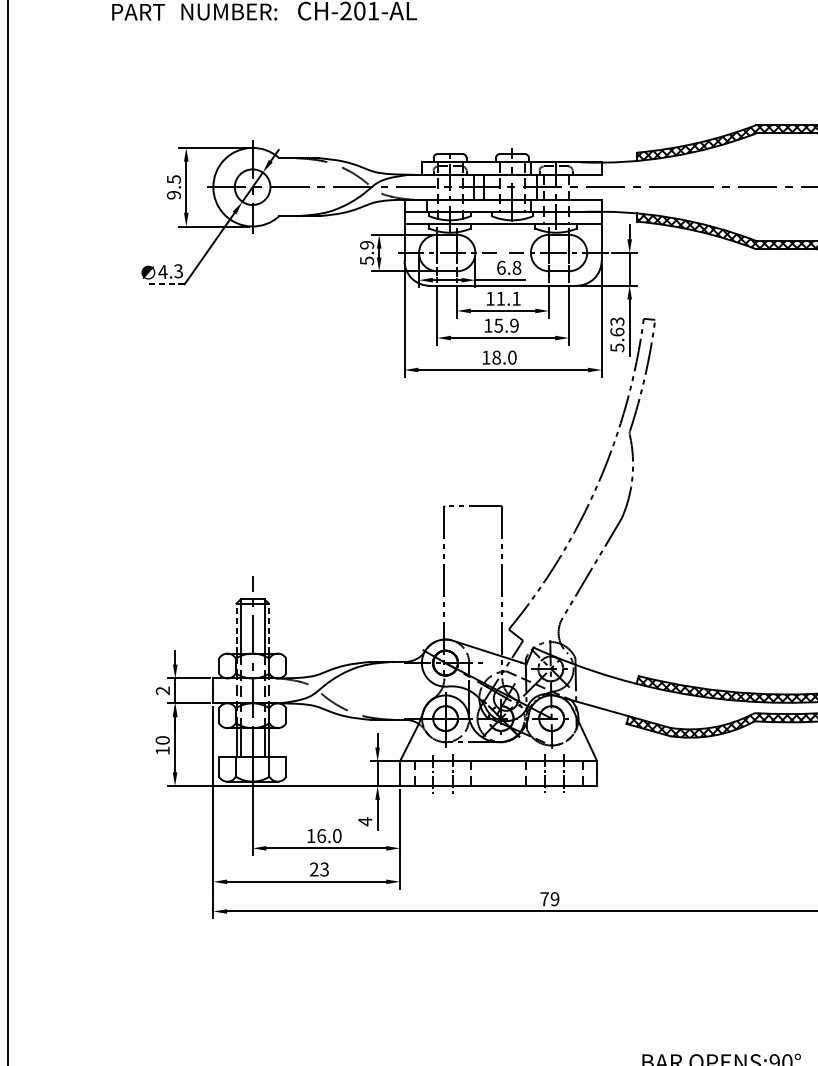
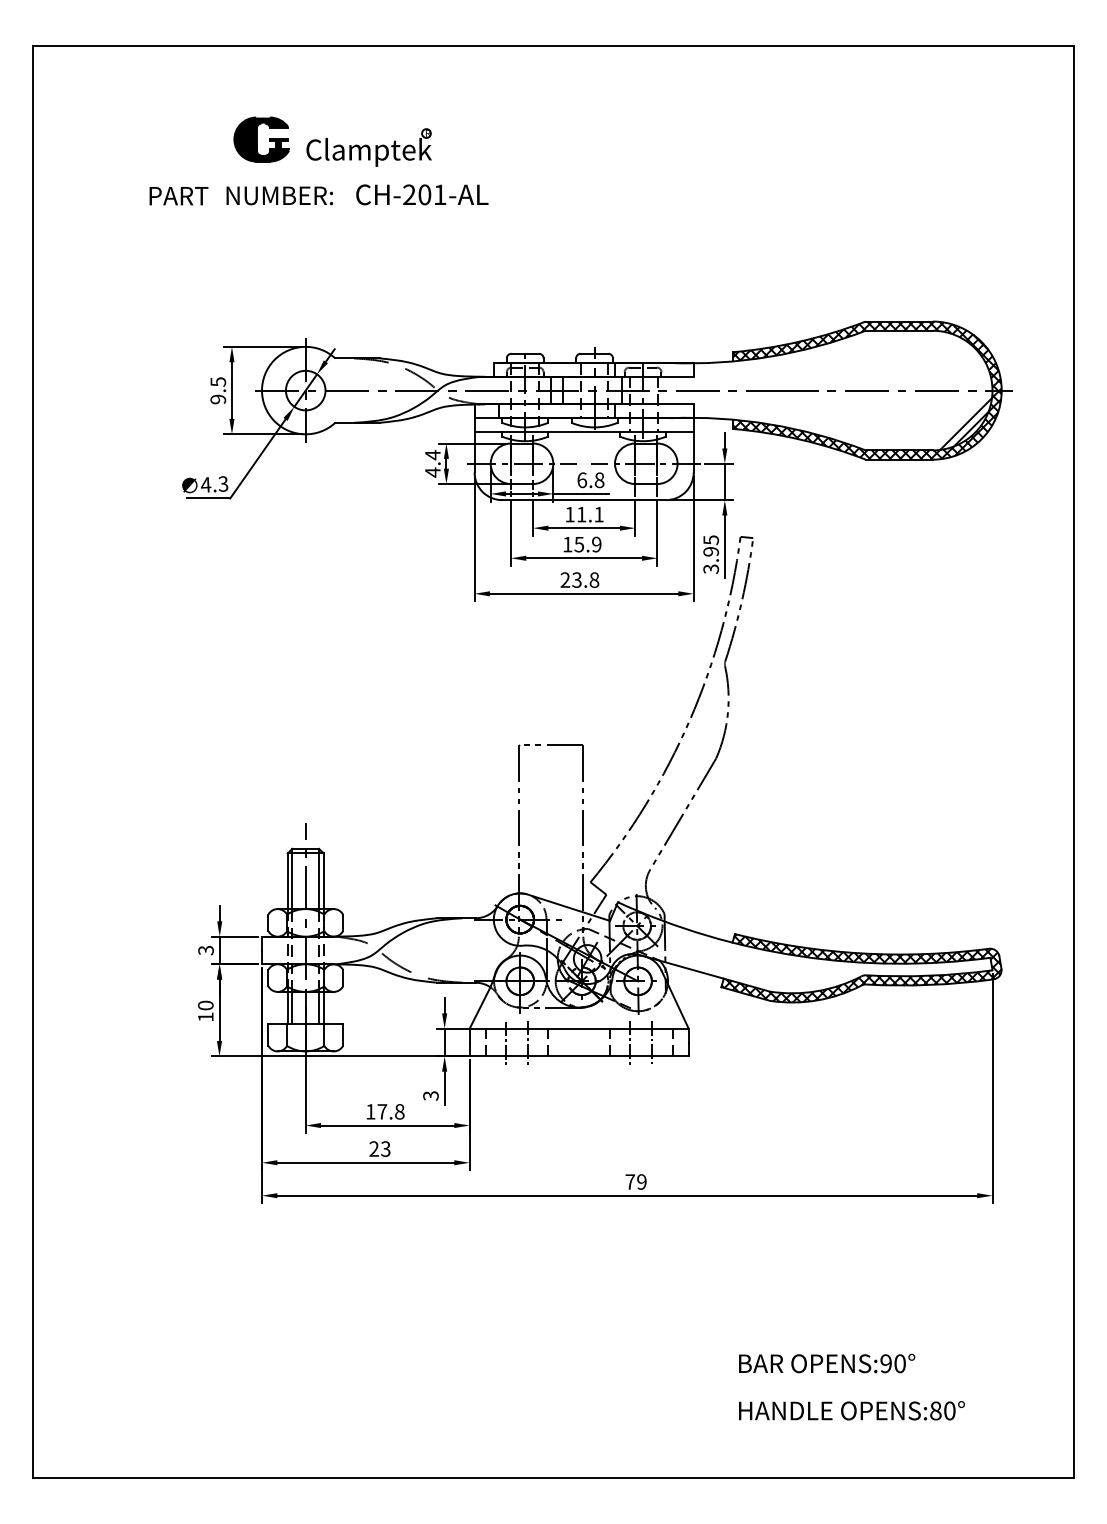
text: (366, 252) -> (432, 463), 5.9 -> 4.4
line: (165, 284) -> (208, 498), dashed -> solid
text: (616, 334) -> (710, 554), 5.63 -> 3.95
text: (498, 357) -> (579, 579), 18.0 -> 23.8
line: (236, 628) -> (287, 881), dashed -> solid
line: (268, 628) -> (323, 881), dashed -> solid
text: (162, 690) -> (205, 950), 2 -> 3
text: (364, 821) -> (430, 1095), 4 -> 3
text: (328, 835) -> (390, 1111), 16.0 -> 17.8

